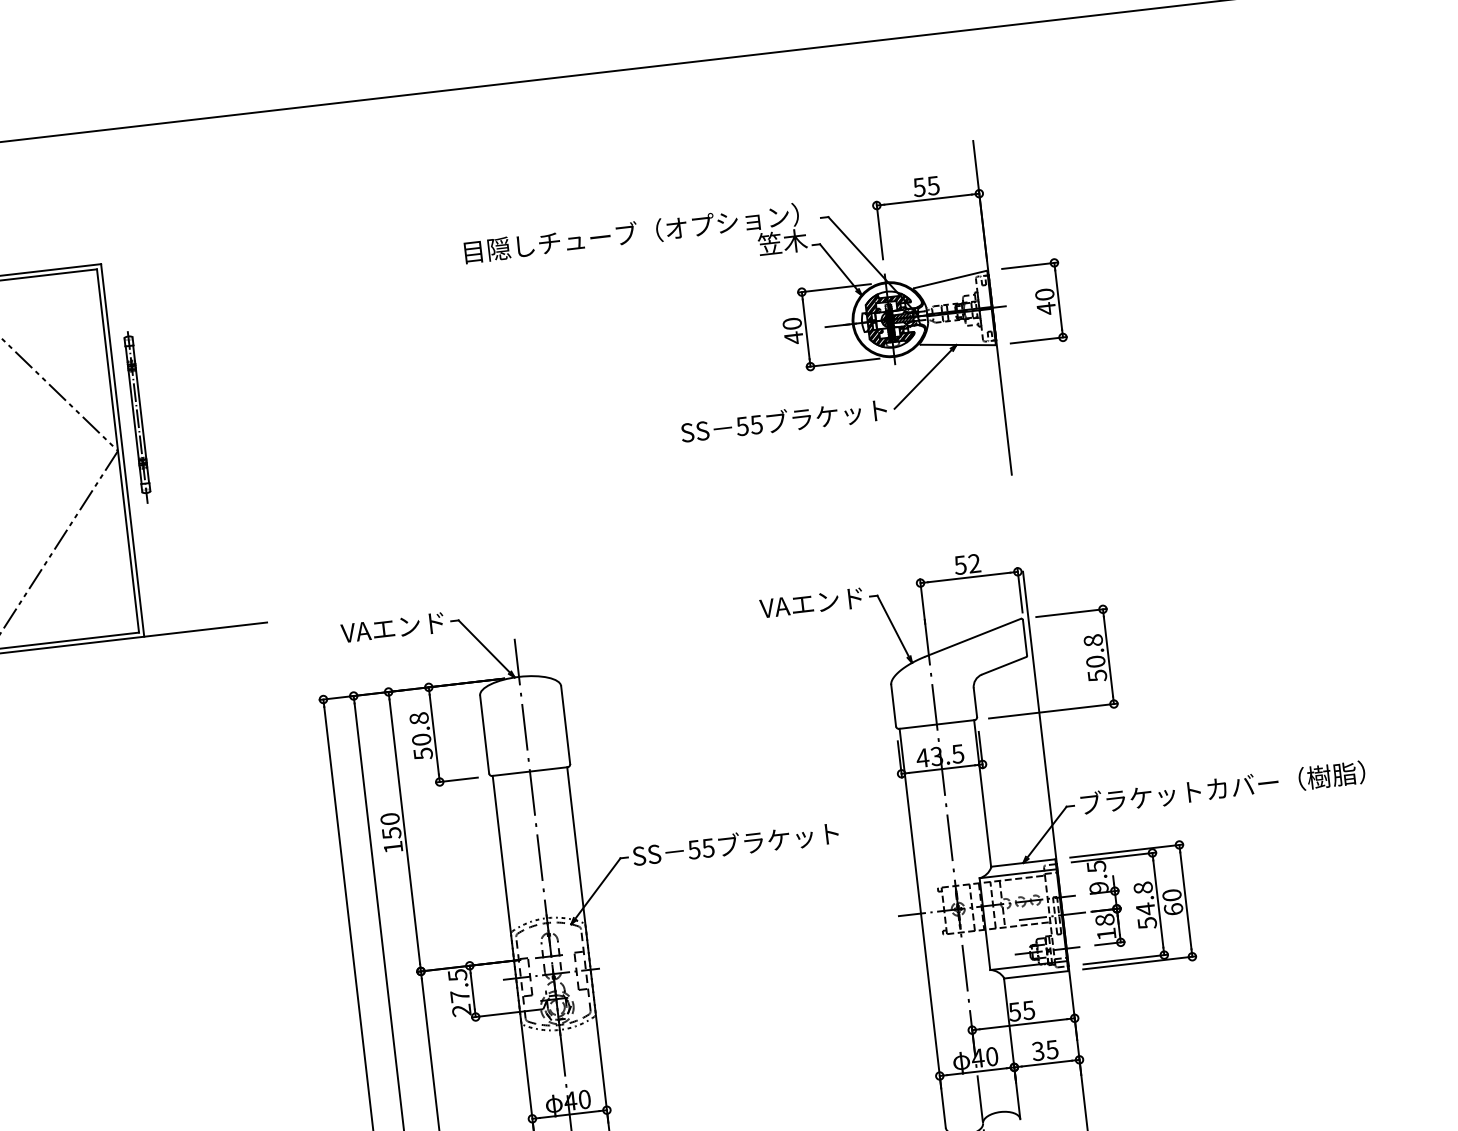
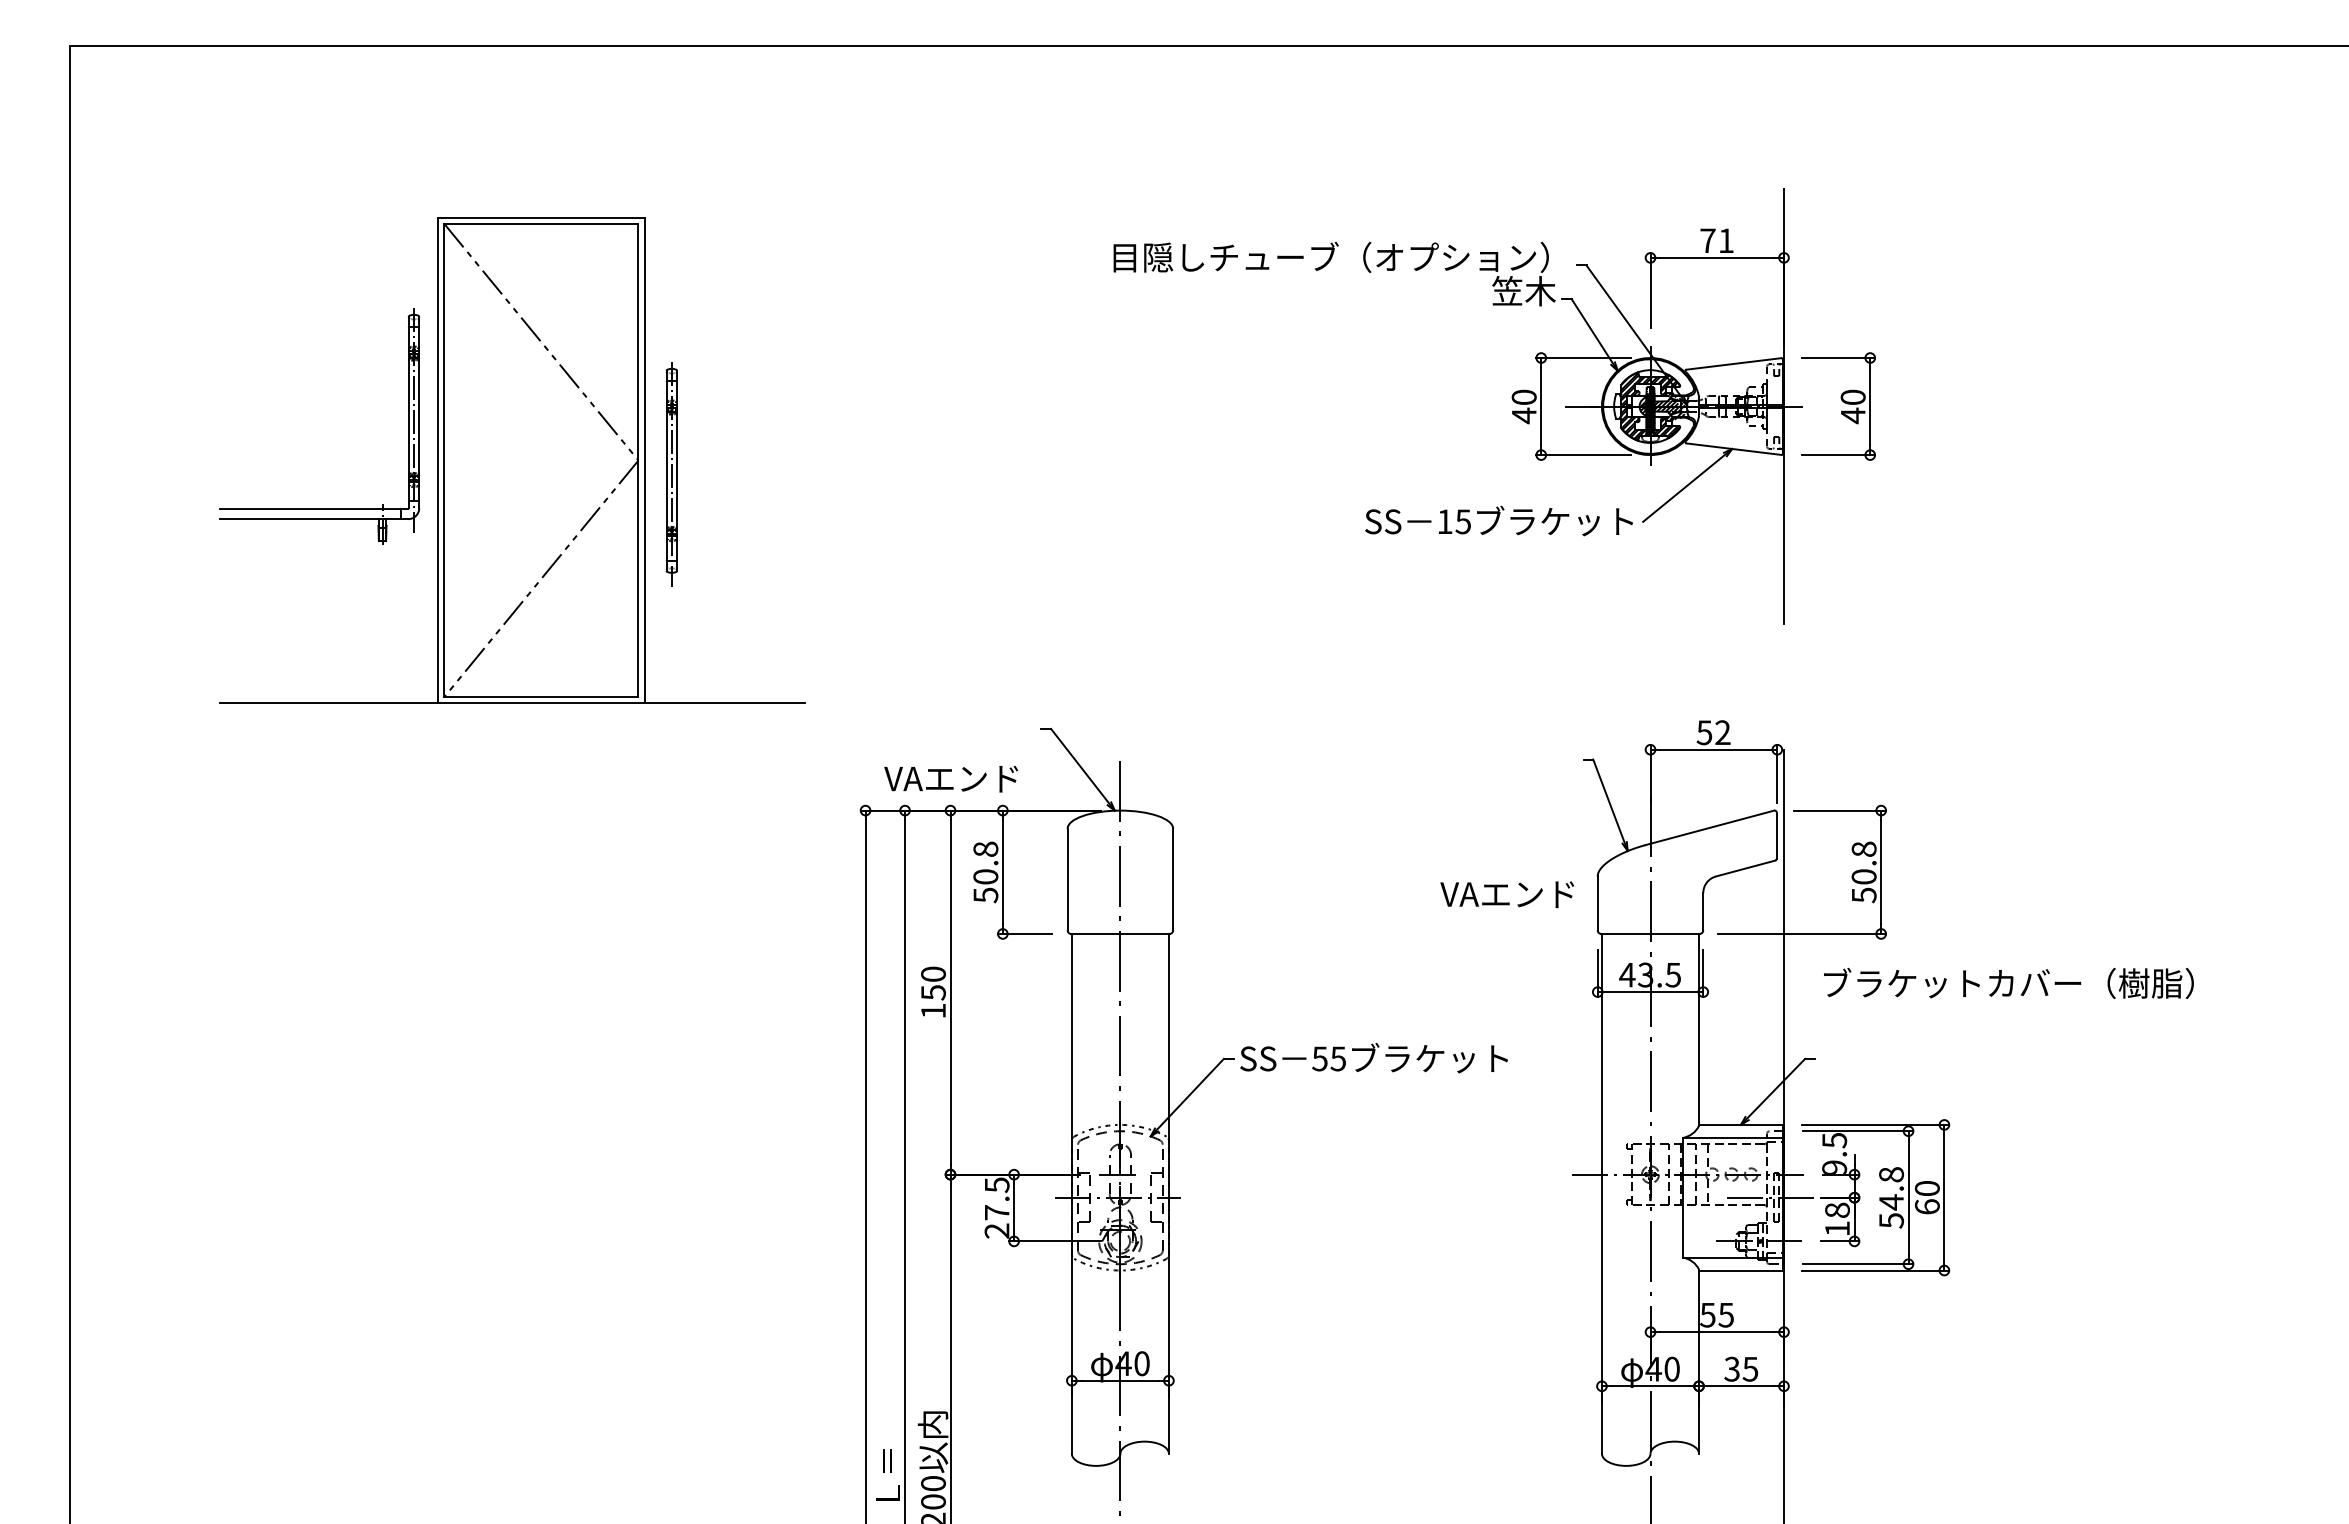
text: (925, 186) -> (1716, 240), 55 -> 71
part: (137, 417) -> (671, 474), moved
text: (742, 426) -> (1444, 521), 55 -> 15
text: (811, 603) -> (1507, 894), moved
text: (392, 628) -> (951, 779), moved
text: (1222, 788) -> (2008, 983), moved

